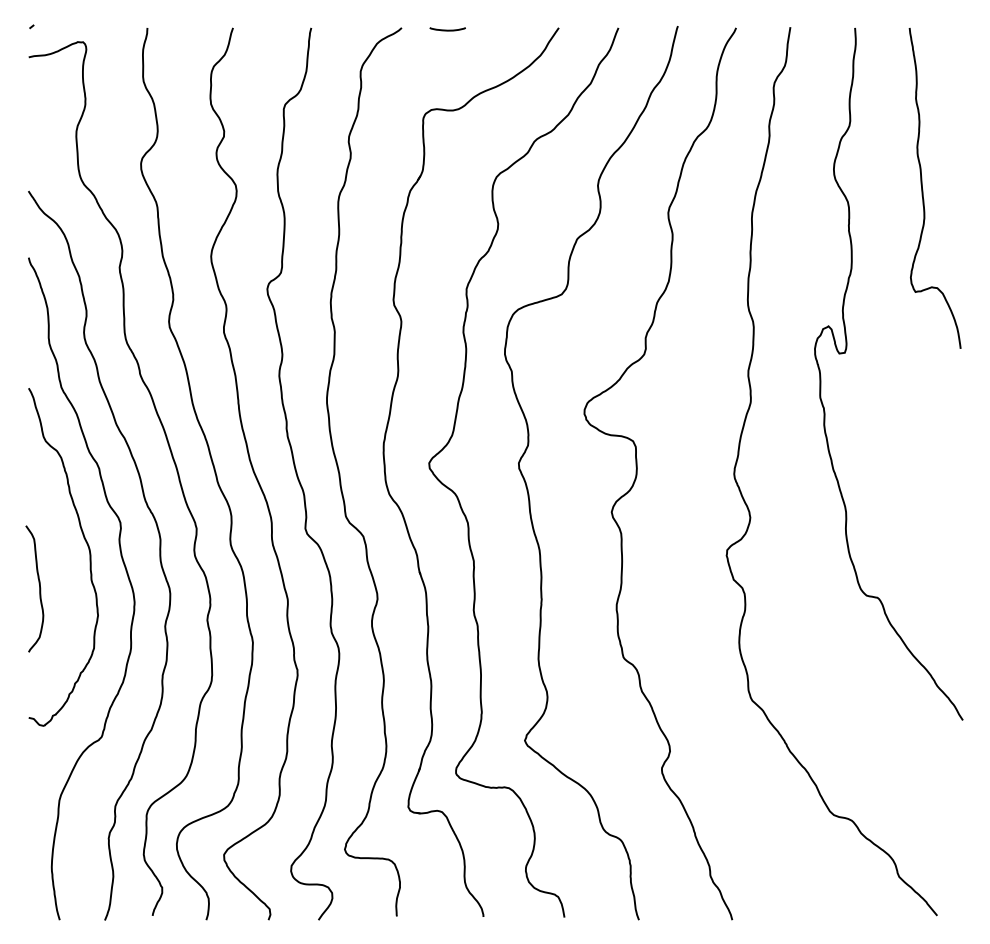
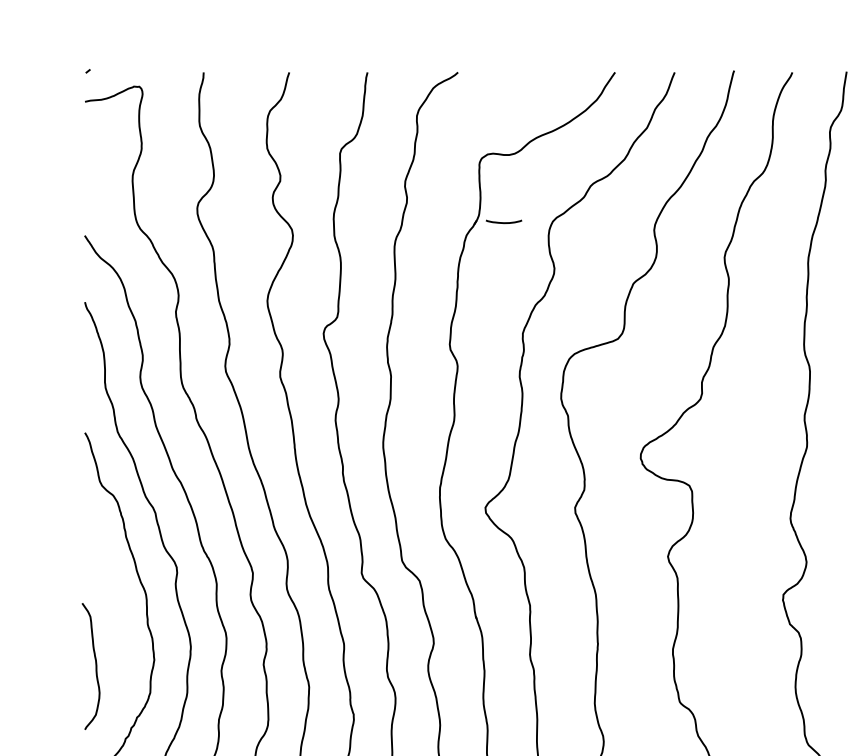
curve: (447, 29) -> (503, 222), moved
curve: (39, 588) -> (95, 666), moved

